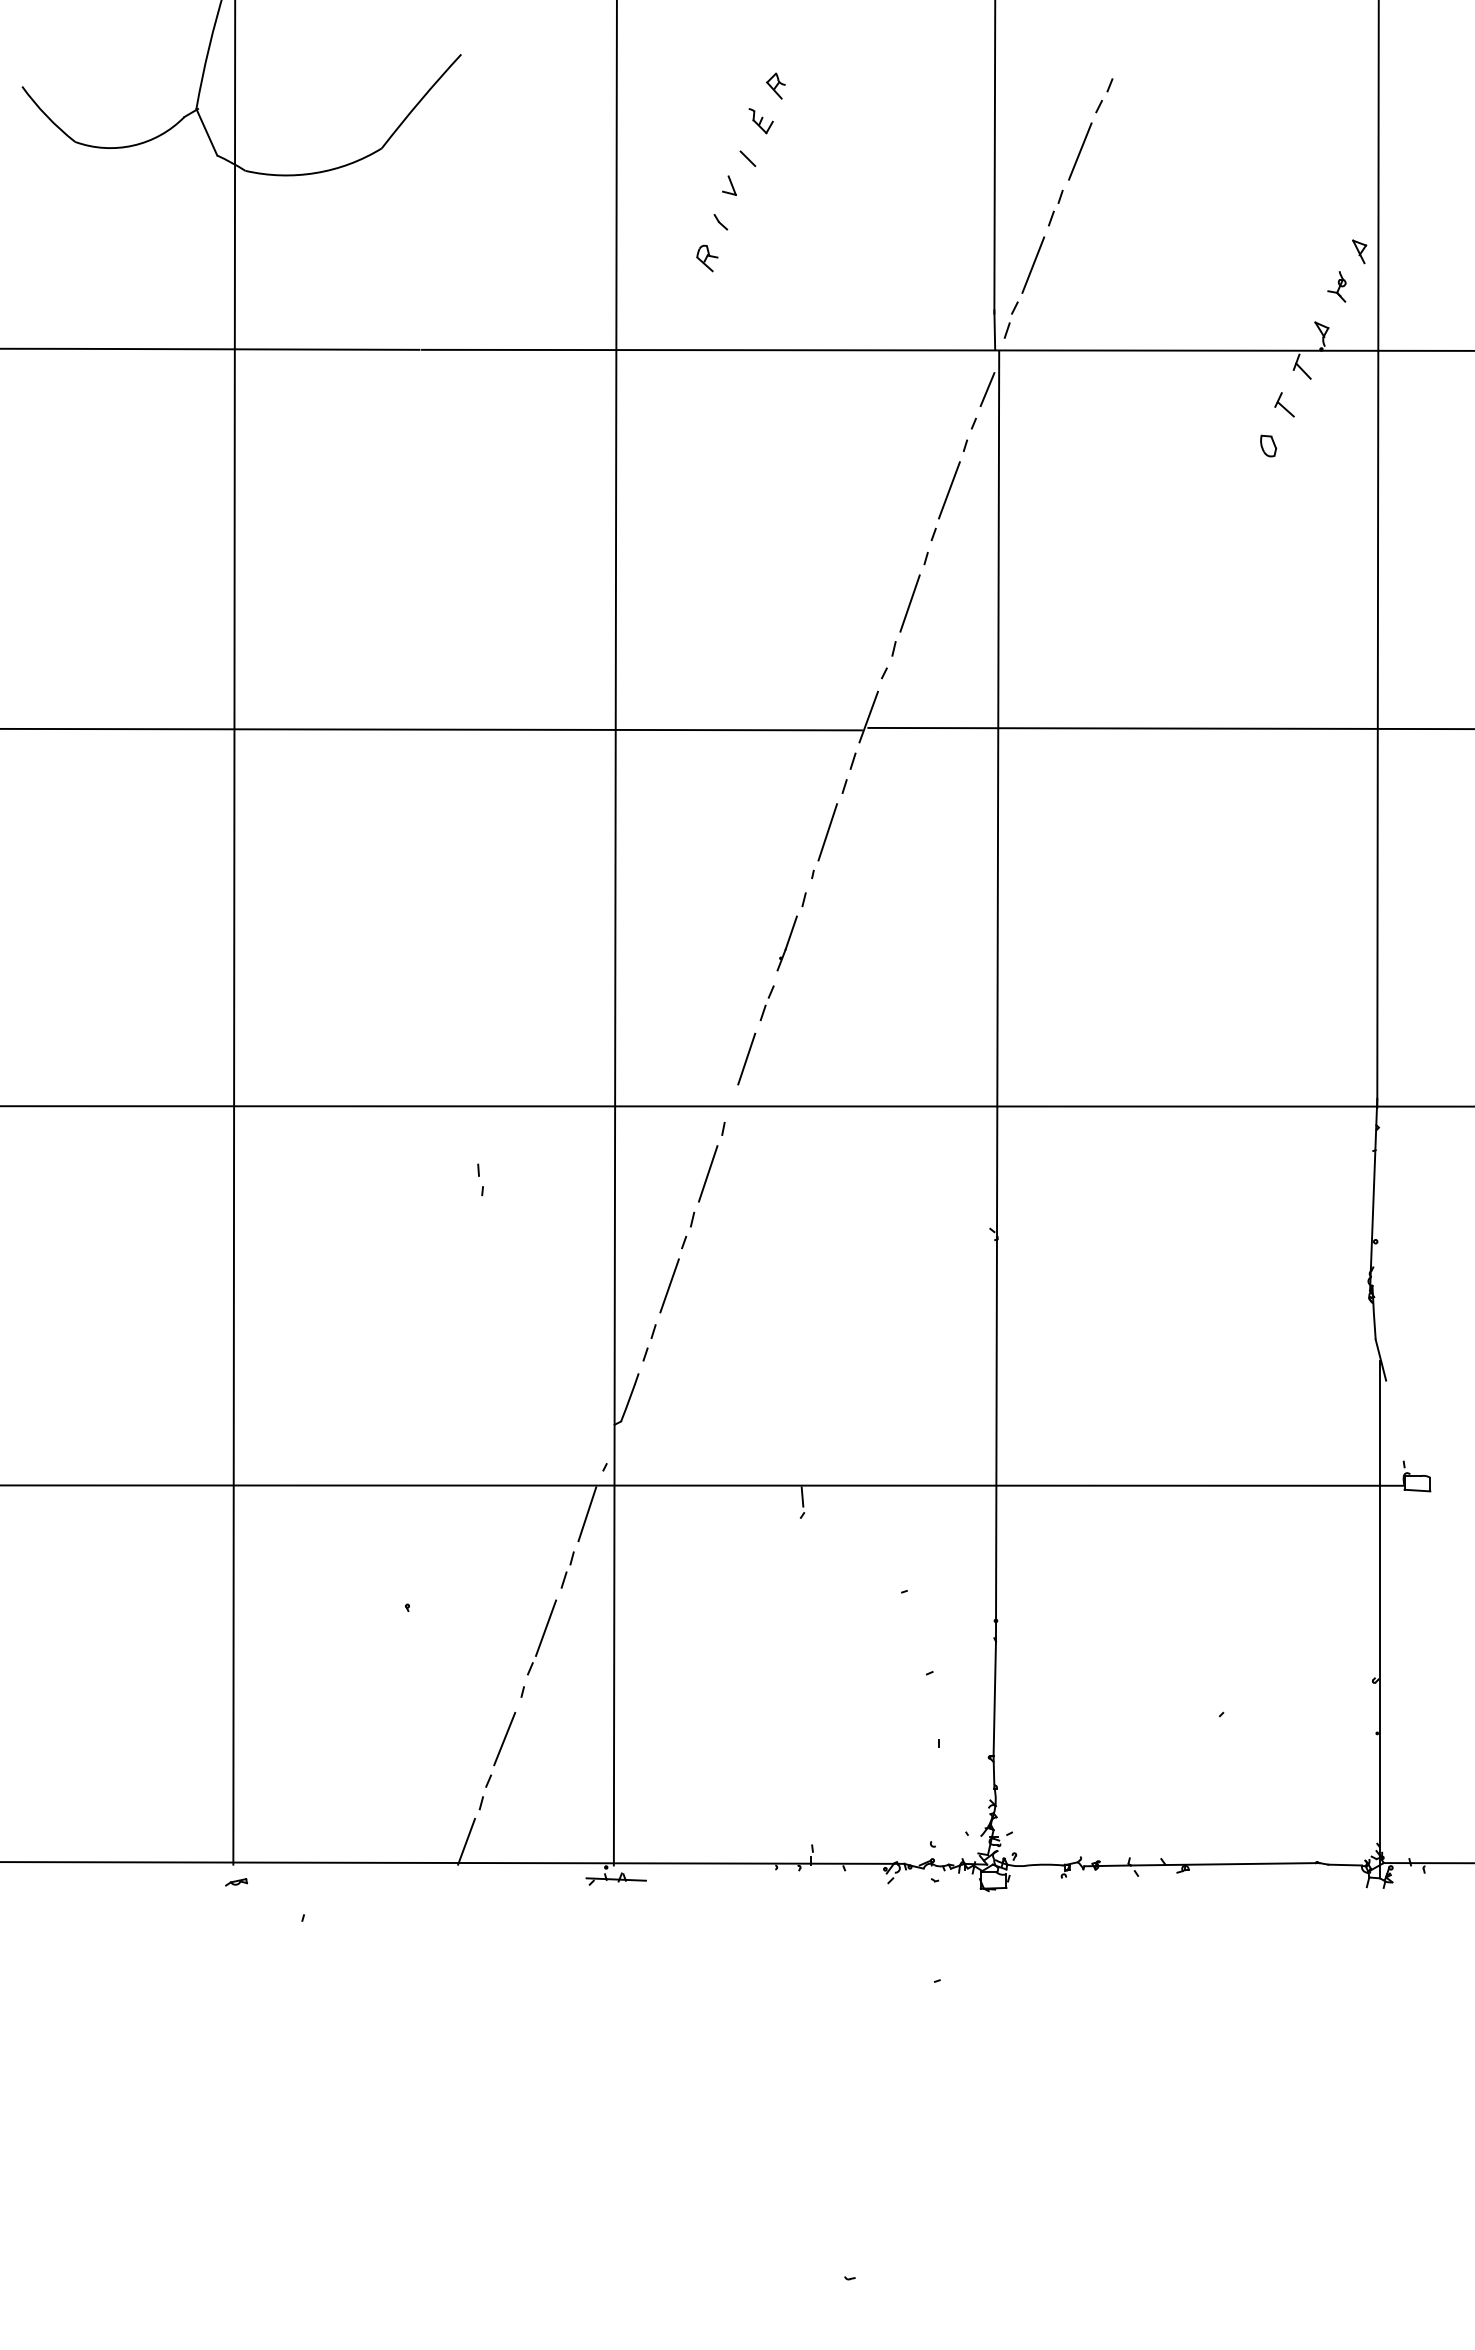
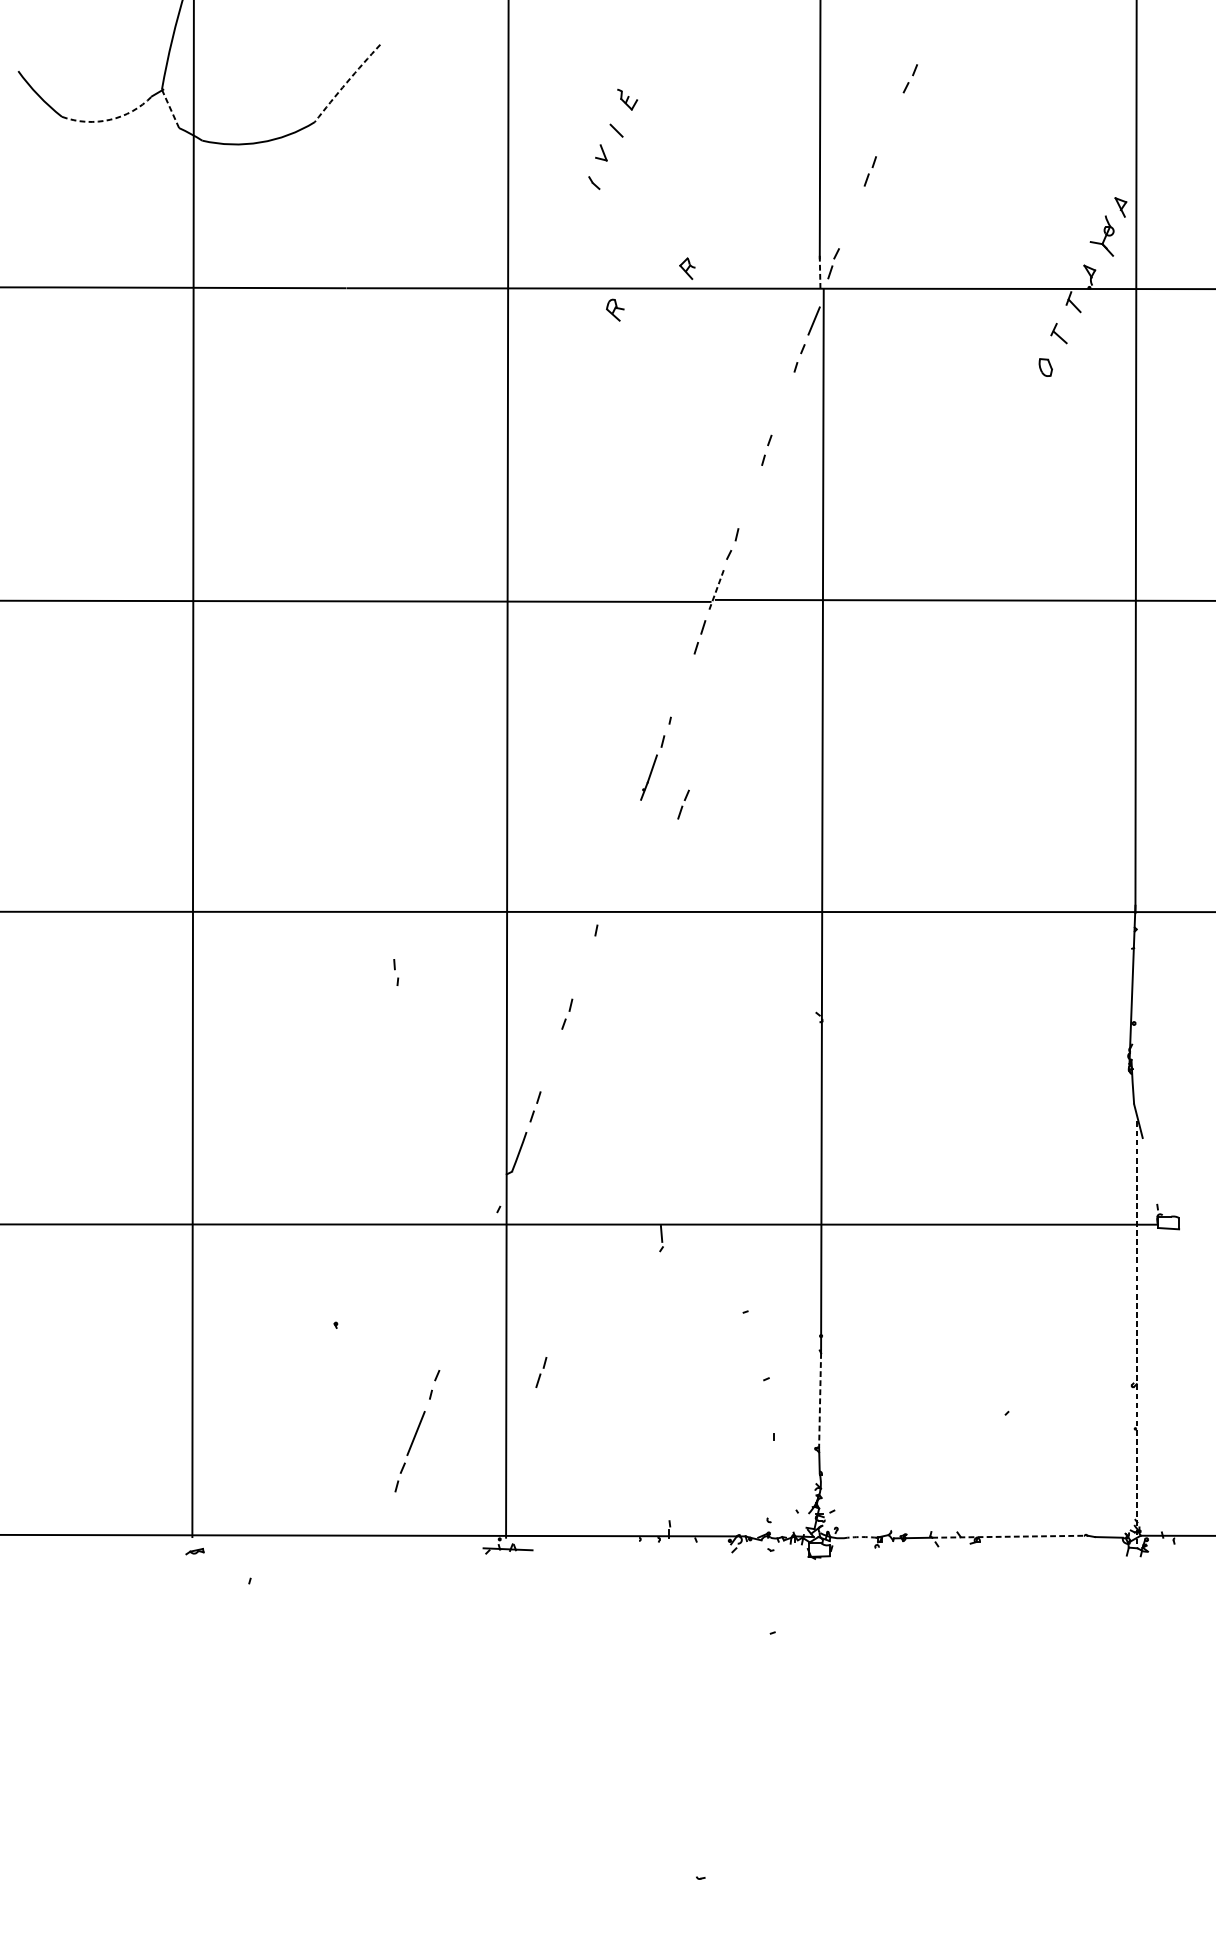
part: (775, 85) -> (687, 268), moved
arc: (420, 100) -> (346, 82), solid -> dashed
line: (206, 132) -> (170, 109), solid -> dashed
arc: (133, 145) -> (110, 119), solid -> dashed
line: (1080, 151) -> (890, 124), removed
part: (707, 258) -> (615, 310), moved
line: (1033, 264) -> (852, 217), removed
part: (1336, 286) -> (1101, 236), size x1.6
line: (994, 330) -> (819, 272), solid -> dashed
line: (948, 490) -> (781, 404), removed
line: (909, 603) -> (749, 497), removed
line: (868, 717) -> (715, 591), solid -> dashed
line: (827, 832) -> (682, 686), removed
part: (766, 1003) -> (683, 804), moved
line: (746, 1058) -> (615, 872), removed
line: (707, 1173) -> (583, 967), removed
line: (669, 1285) -> (551, 1059), removed
line: (587, 1514) -> (484, 1248), removed
part: (567, 1569) -> (541, 1372), moved
line: (1379, 1619) -> (1137, 1334), solid -> dashed
line: (546, 1627) -> (450, 1341), removed
line: (994, 1699) -> (819, 1400), solid -> dashed
line: (466, 1841) -> (384, 1517), removed
arc: (1045, 1864) -> (861, 1536), solid -> dashed
line: (1225, 1864) -> (1010, 1536), solid -> dashed

